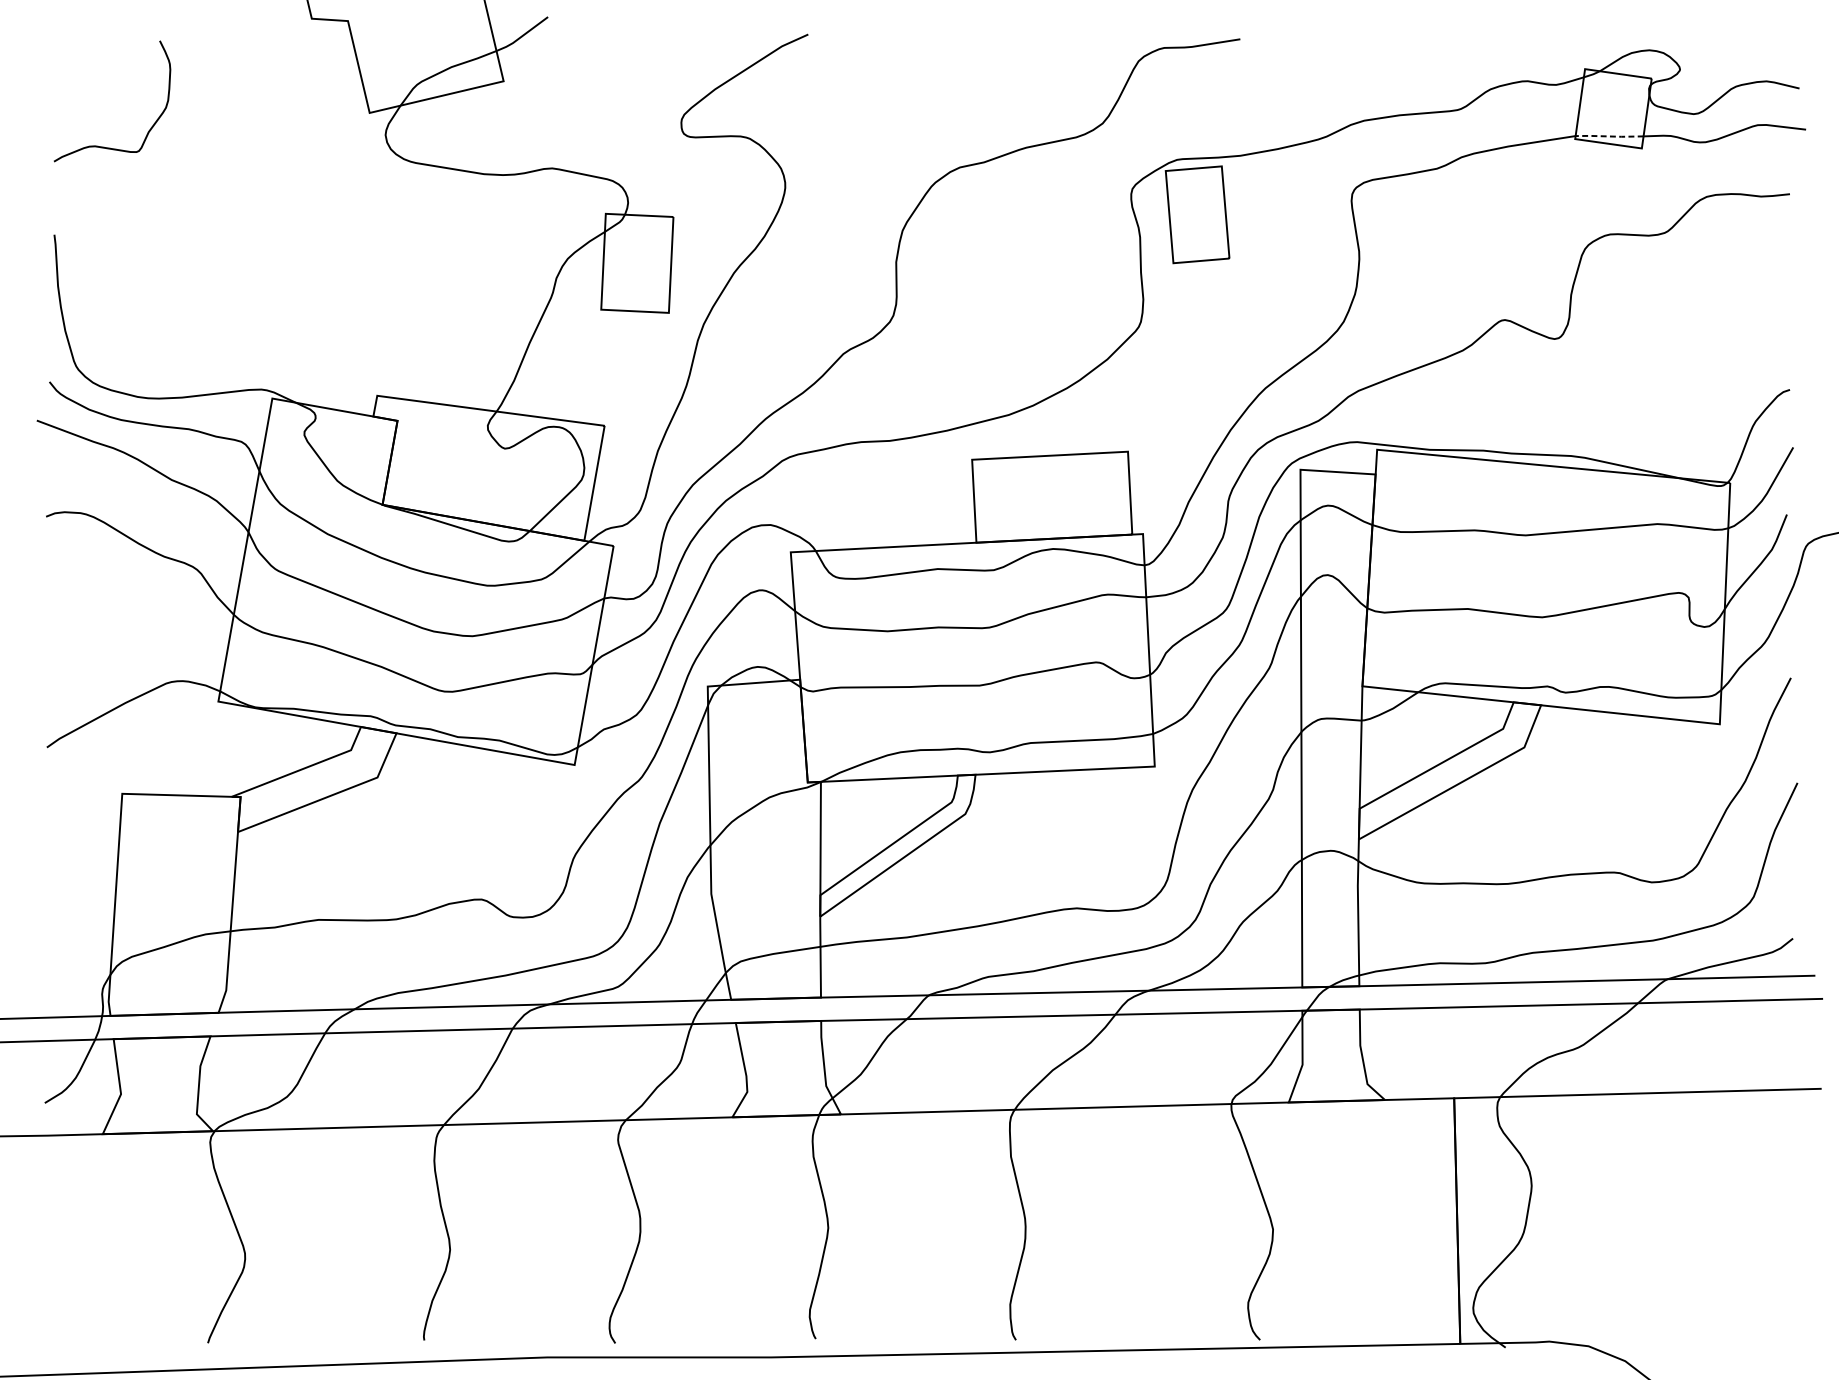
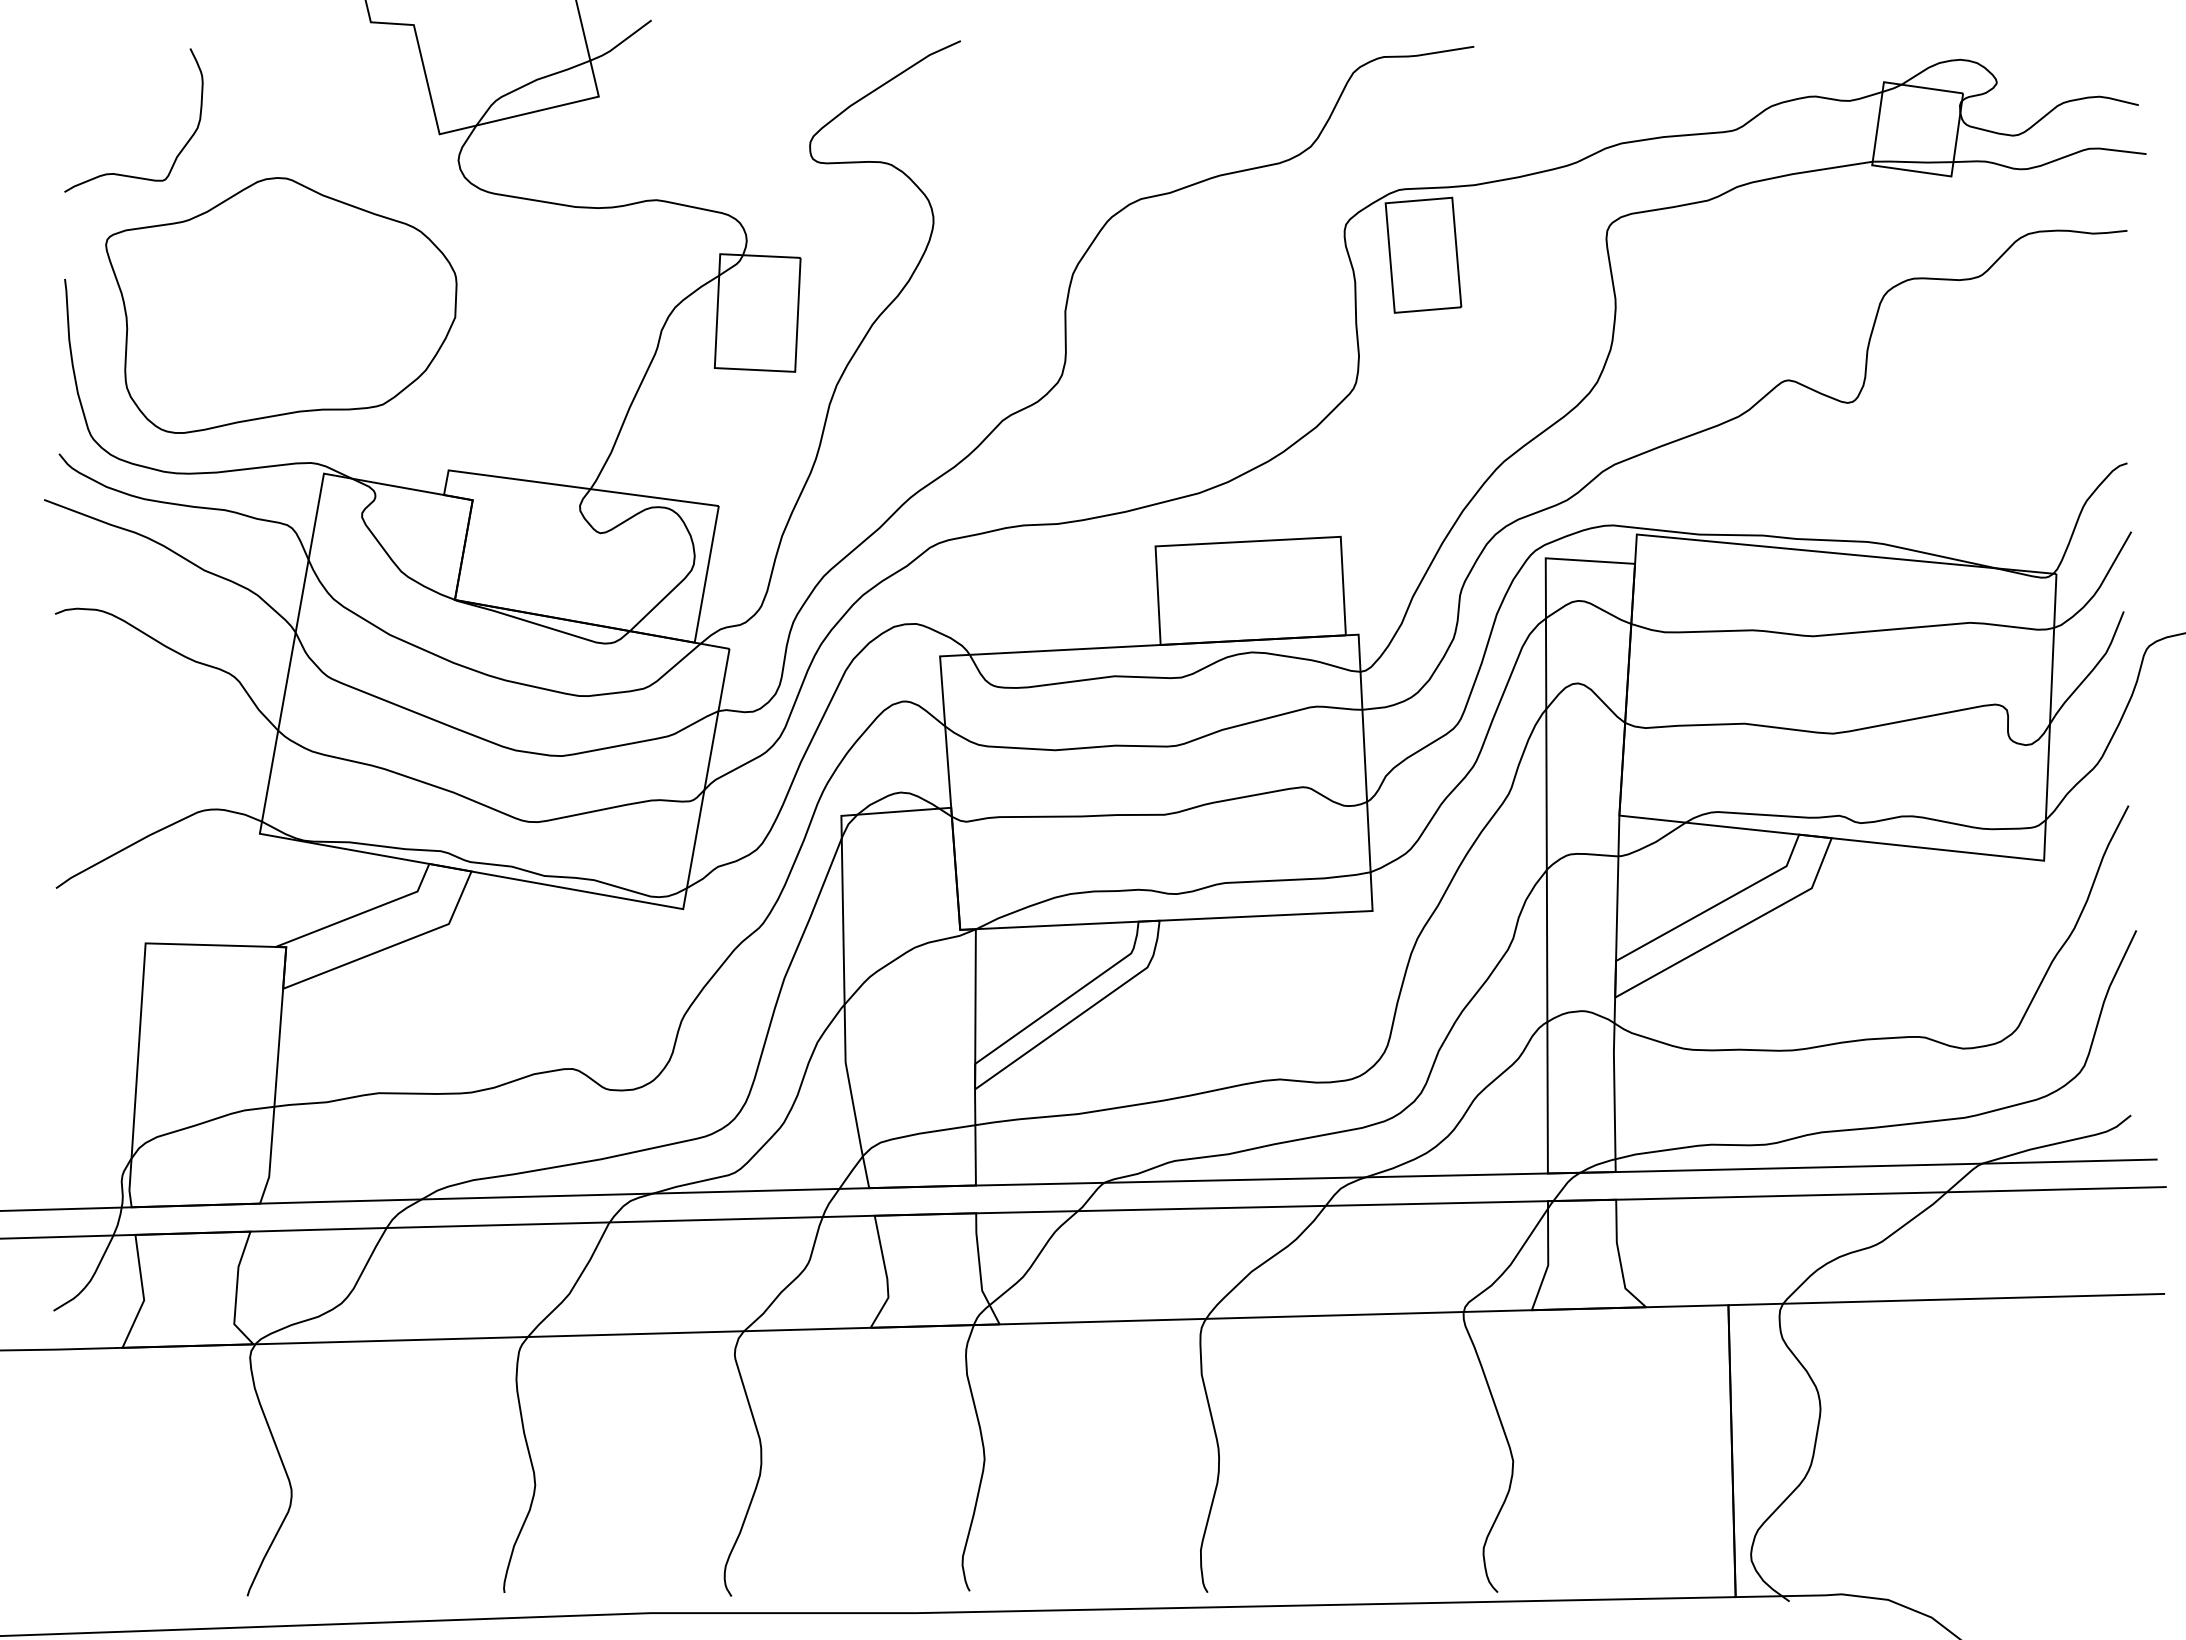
line: (1609, 136) -> (1912, 162), dashed -> solid
part: (236, 257) -> (281, 305), added

